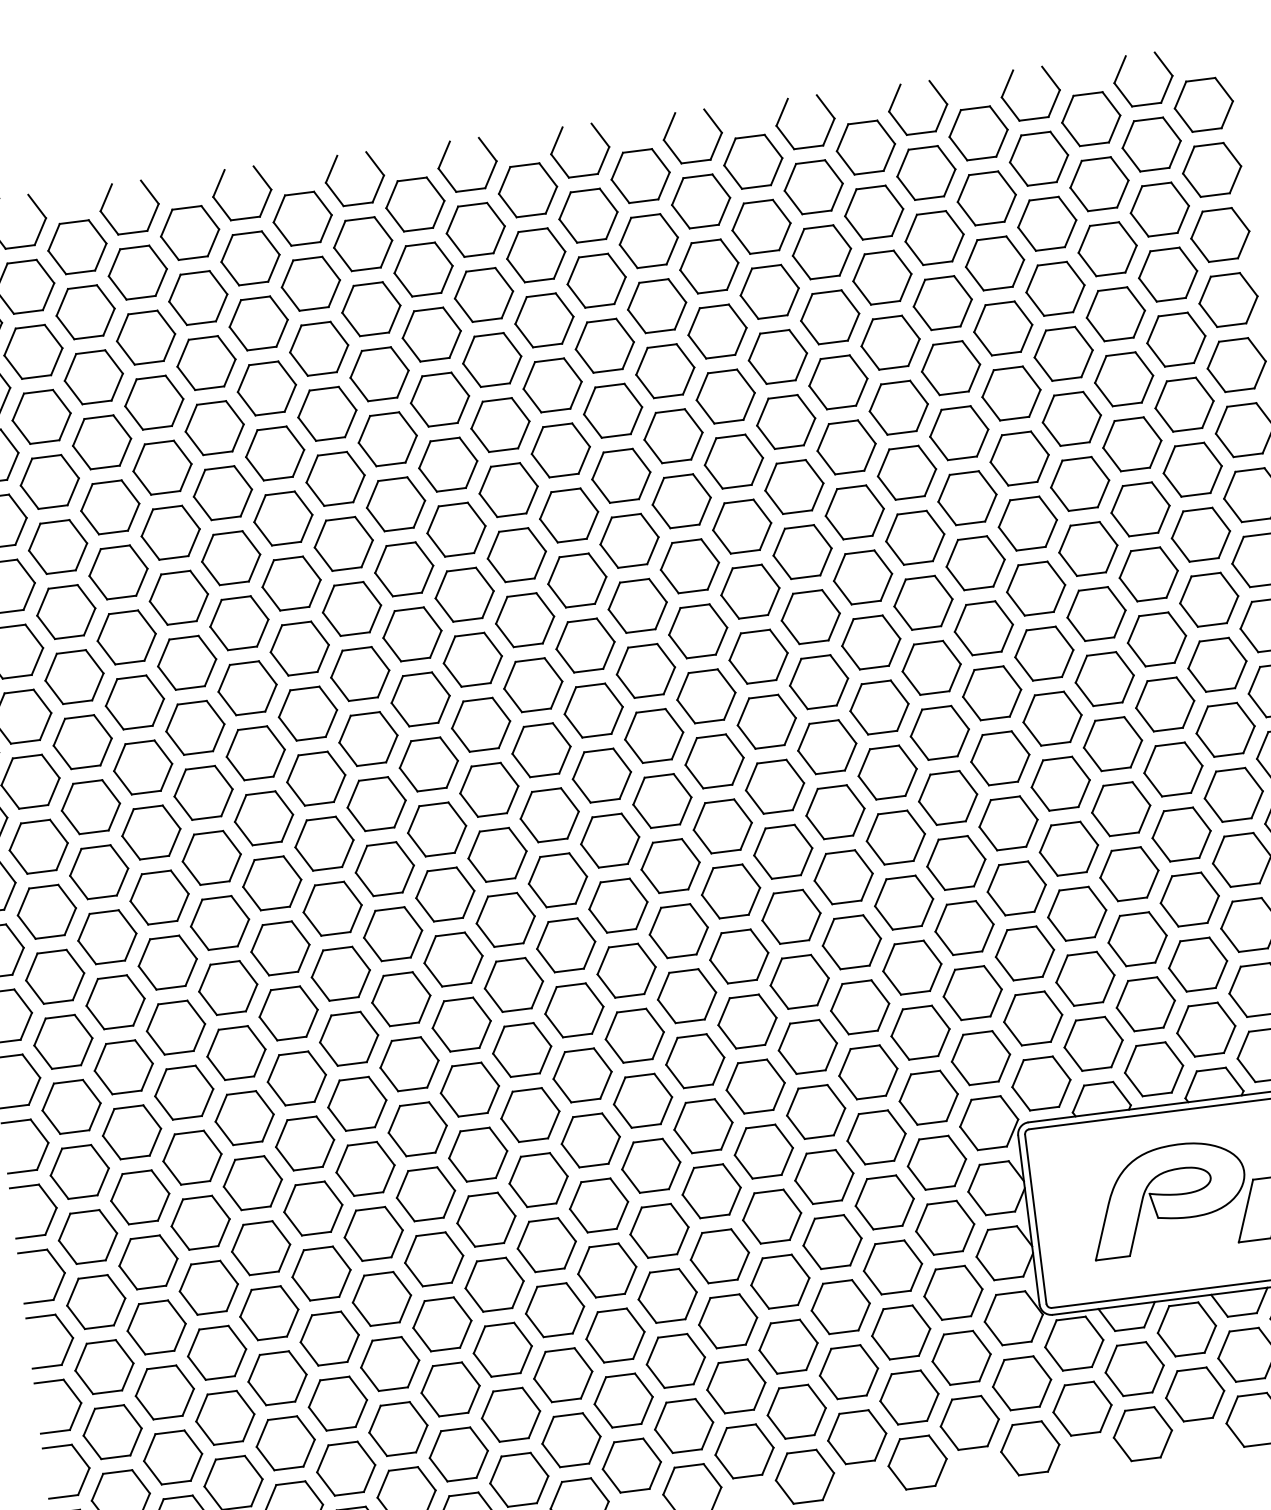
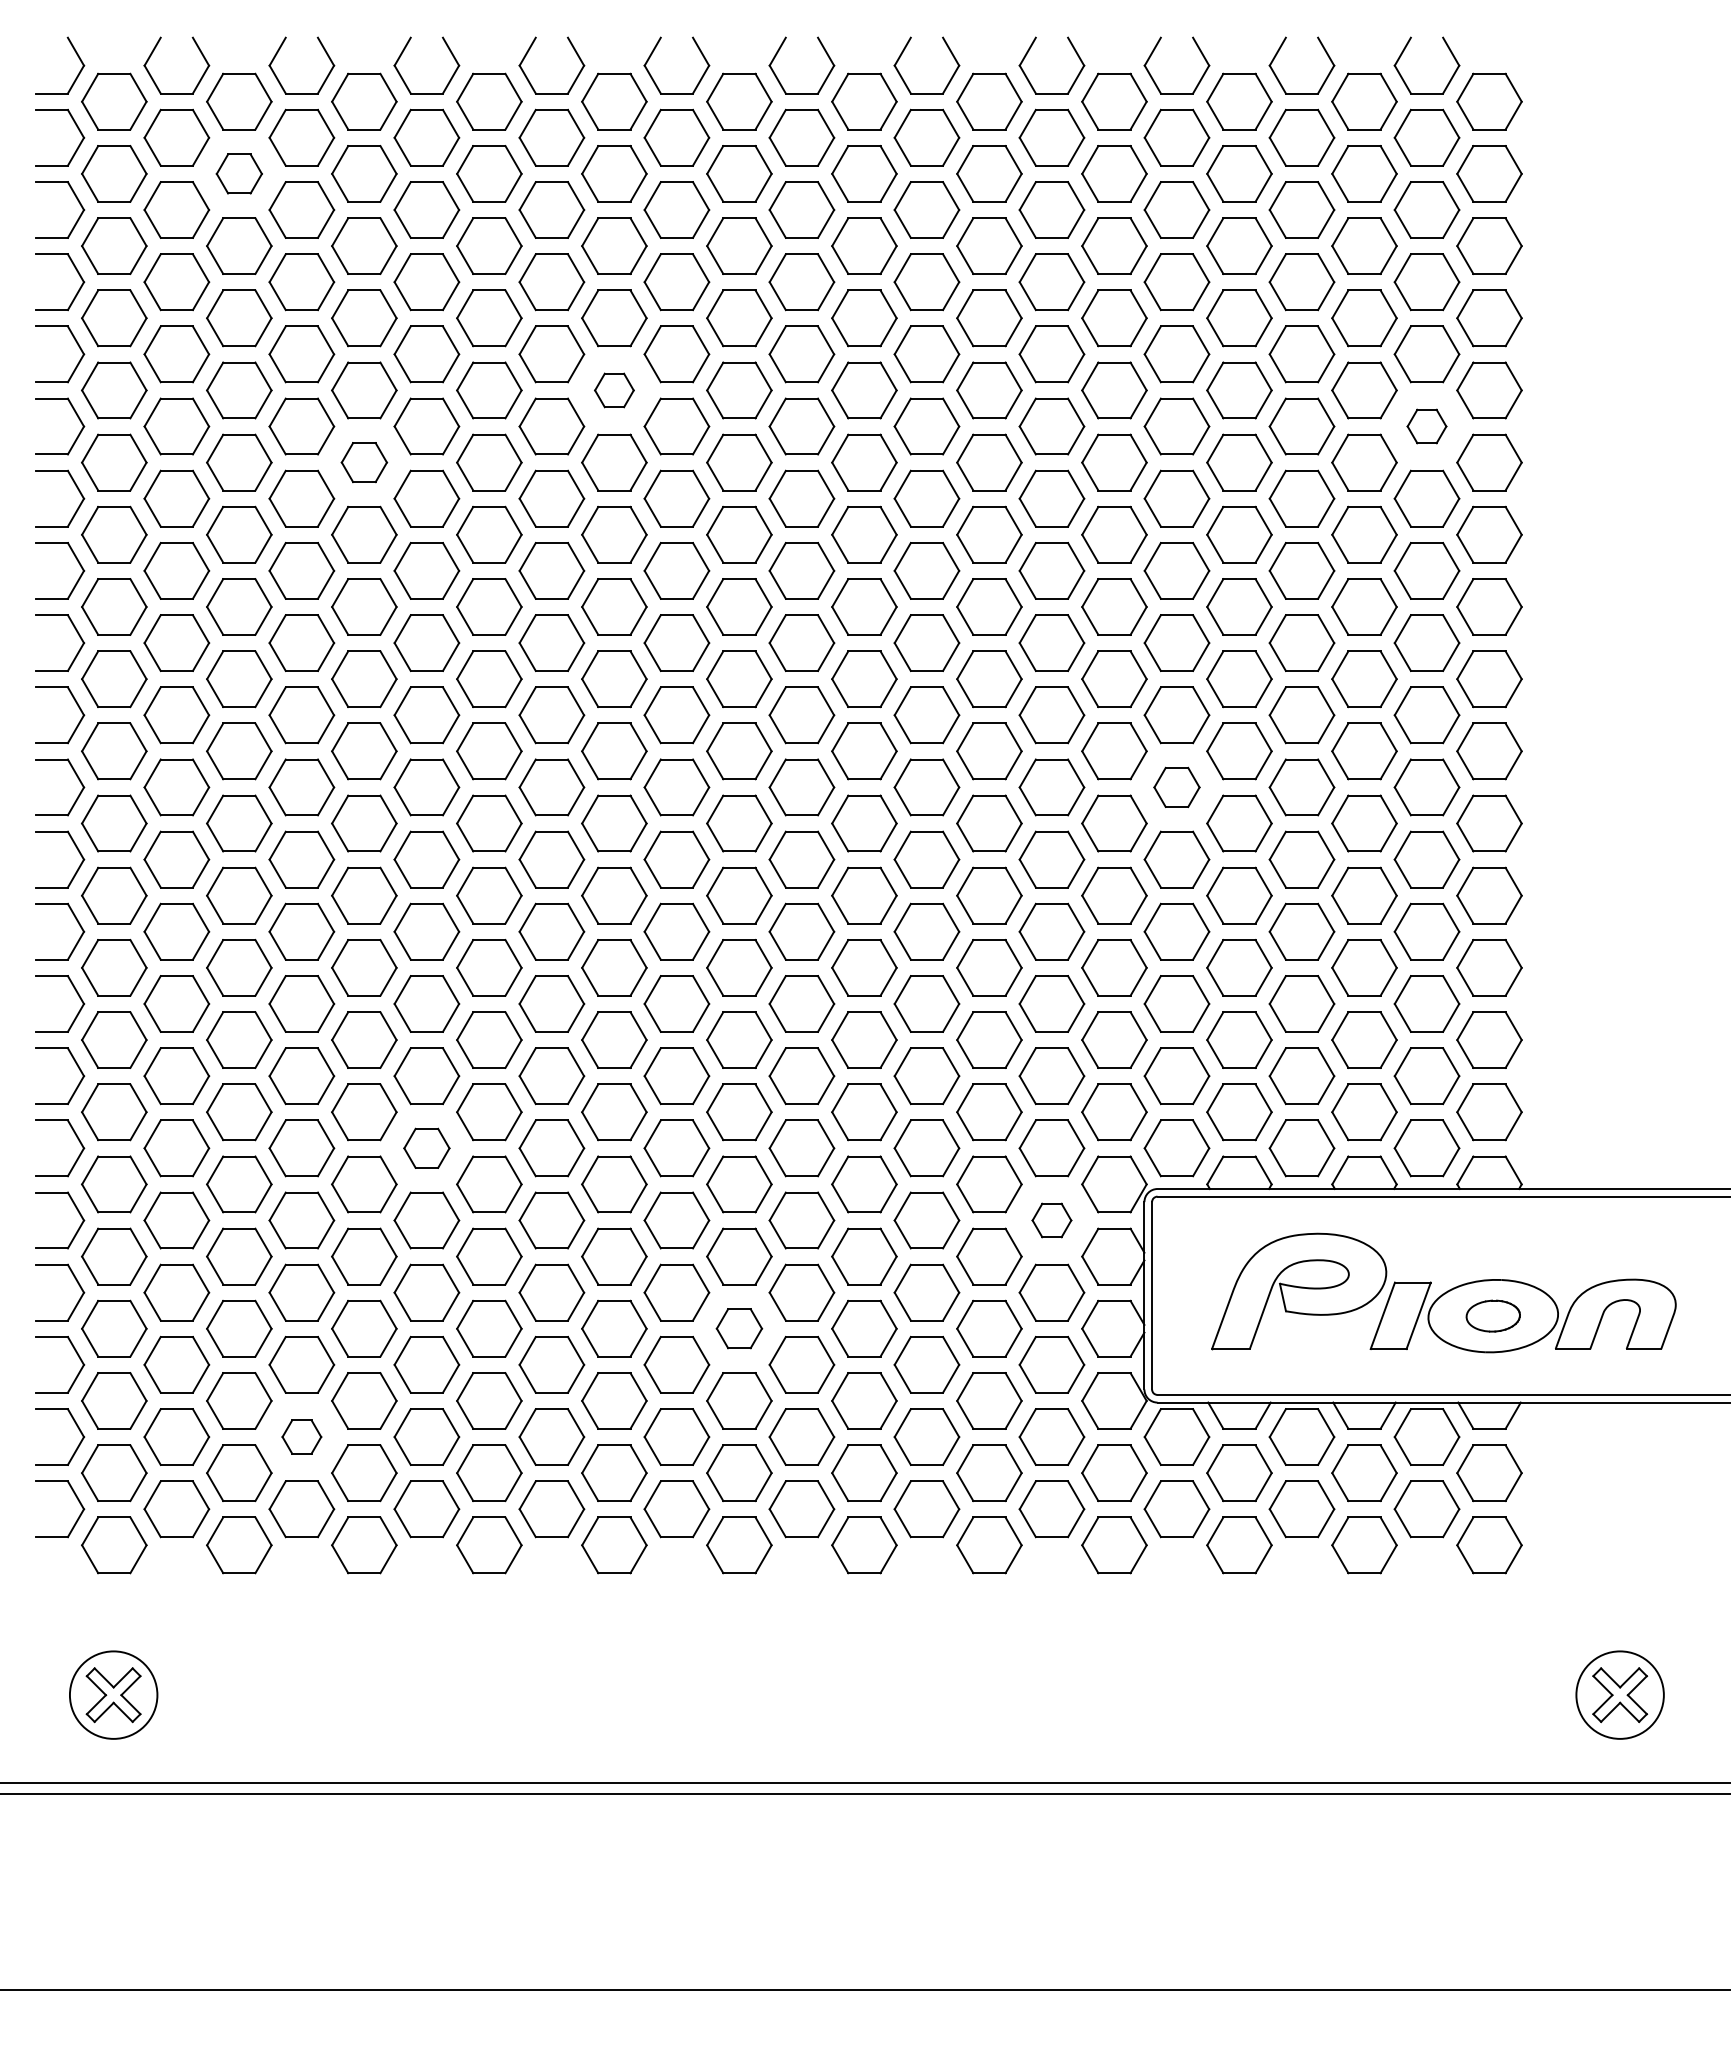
part: (85, 311) -> (239, 173), size x0.7
part: (1184, 404) -> (1426, 426), size x0.6
part: (448, 464) -> (614, 390), size x0.6
part: (231, 558) -> (364, 462), size x0.7
part: (999, 758) -> (1176, 787), size x0.7
part: (936, 1162) -> (1051, 1220), size x0.6
part: (365, 1169) -> (426, 1148), size x0.7
part: (667, 1295) -> (739, 1328), size x0.7
part: (285, 1442) -> (301, 1436), size x0.6

